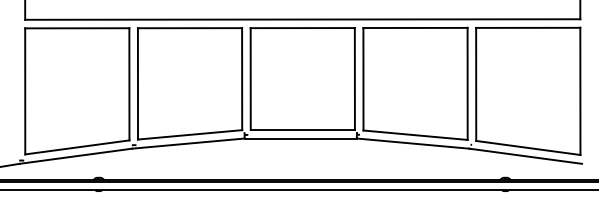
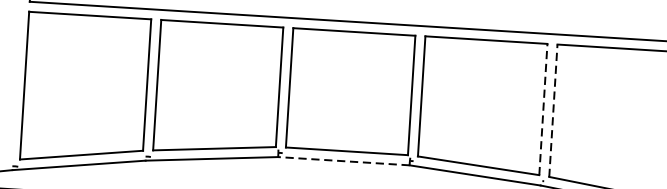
line: (467, 83) -> (543, 109), solid -> dashed
line: (476, 84) -> (553, 110), solid -> dashed
line: (300, 138) -> (343, 161), solid -> dashed

